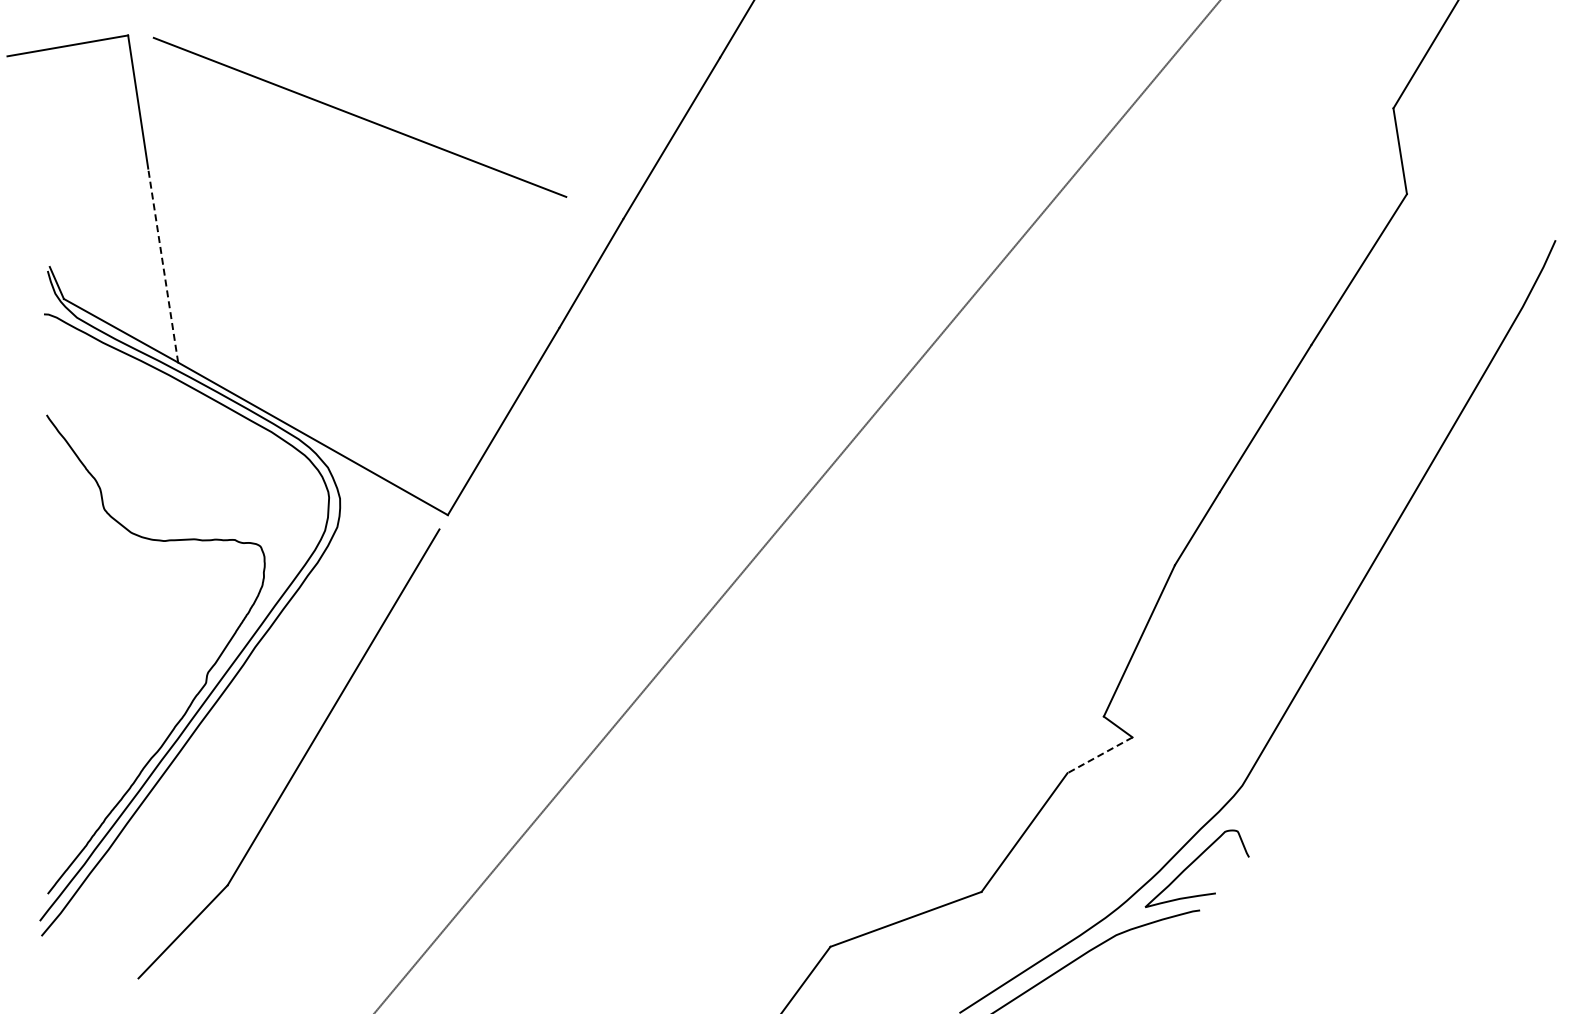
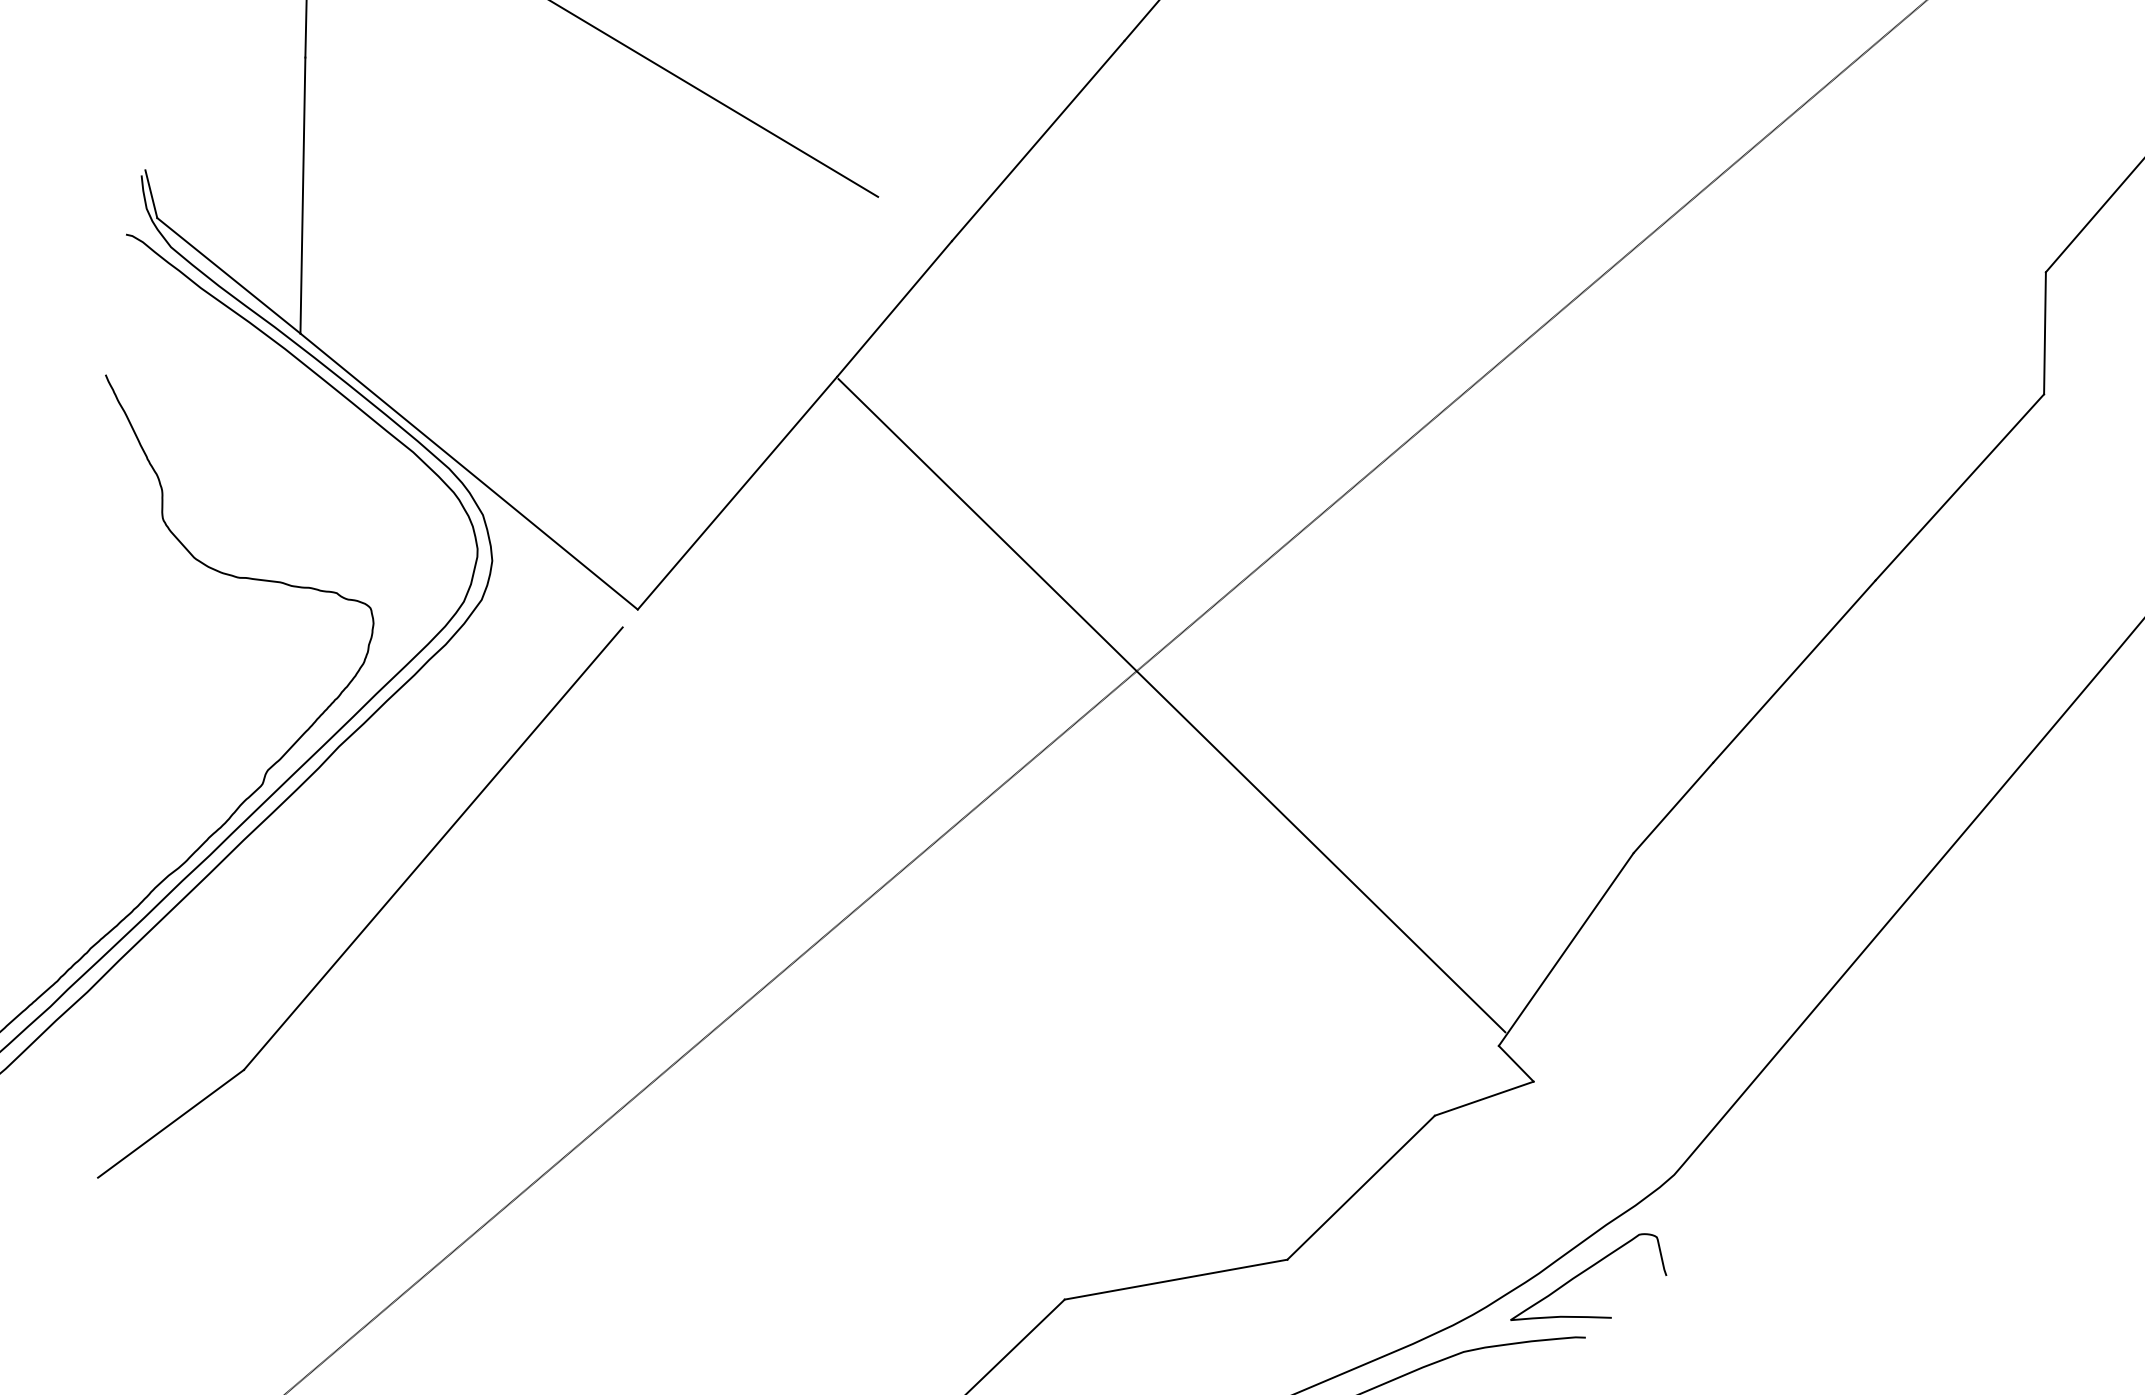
line: (163, 265) -> (303, 195), dashed -> solid
line: (833, 517) -> (1171, 705), added
line: (1099, 755) -> (1483, 1098), dashed -> solid

